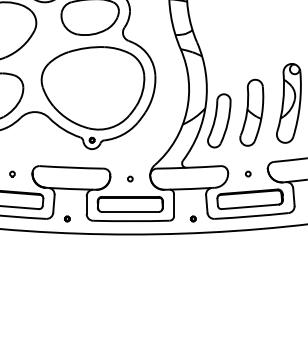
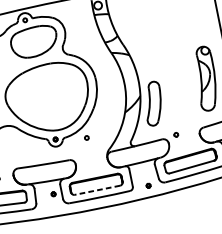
part: (251, 112) -> (177, 91), removed
part: (248, 173) -> (176, 134), moved
circle: (130, 178) -> (86, 137), moved
line: (130, 211) -> (97, 189), solid -> dashed
part: (66, 218) -> (52, 193), moved

